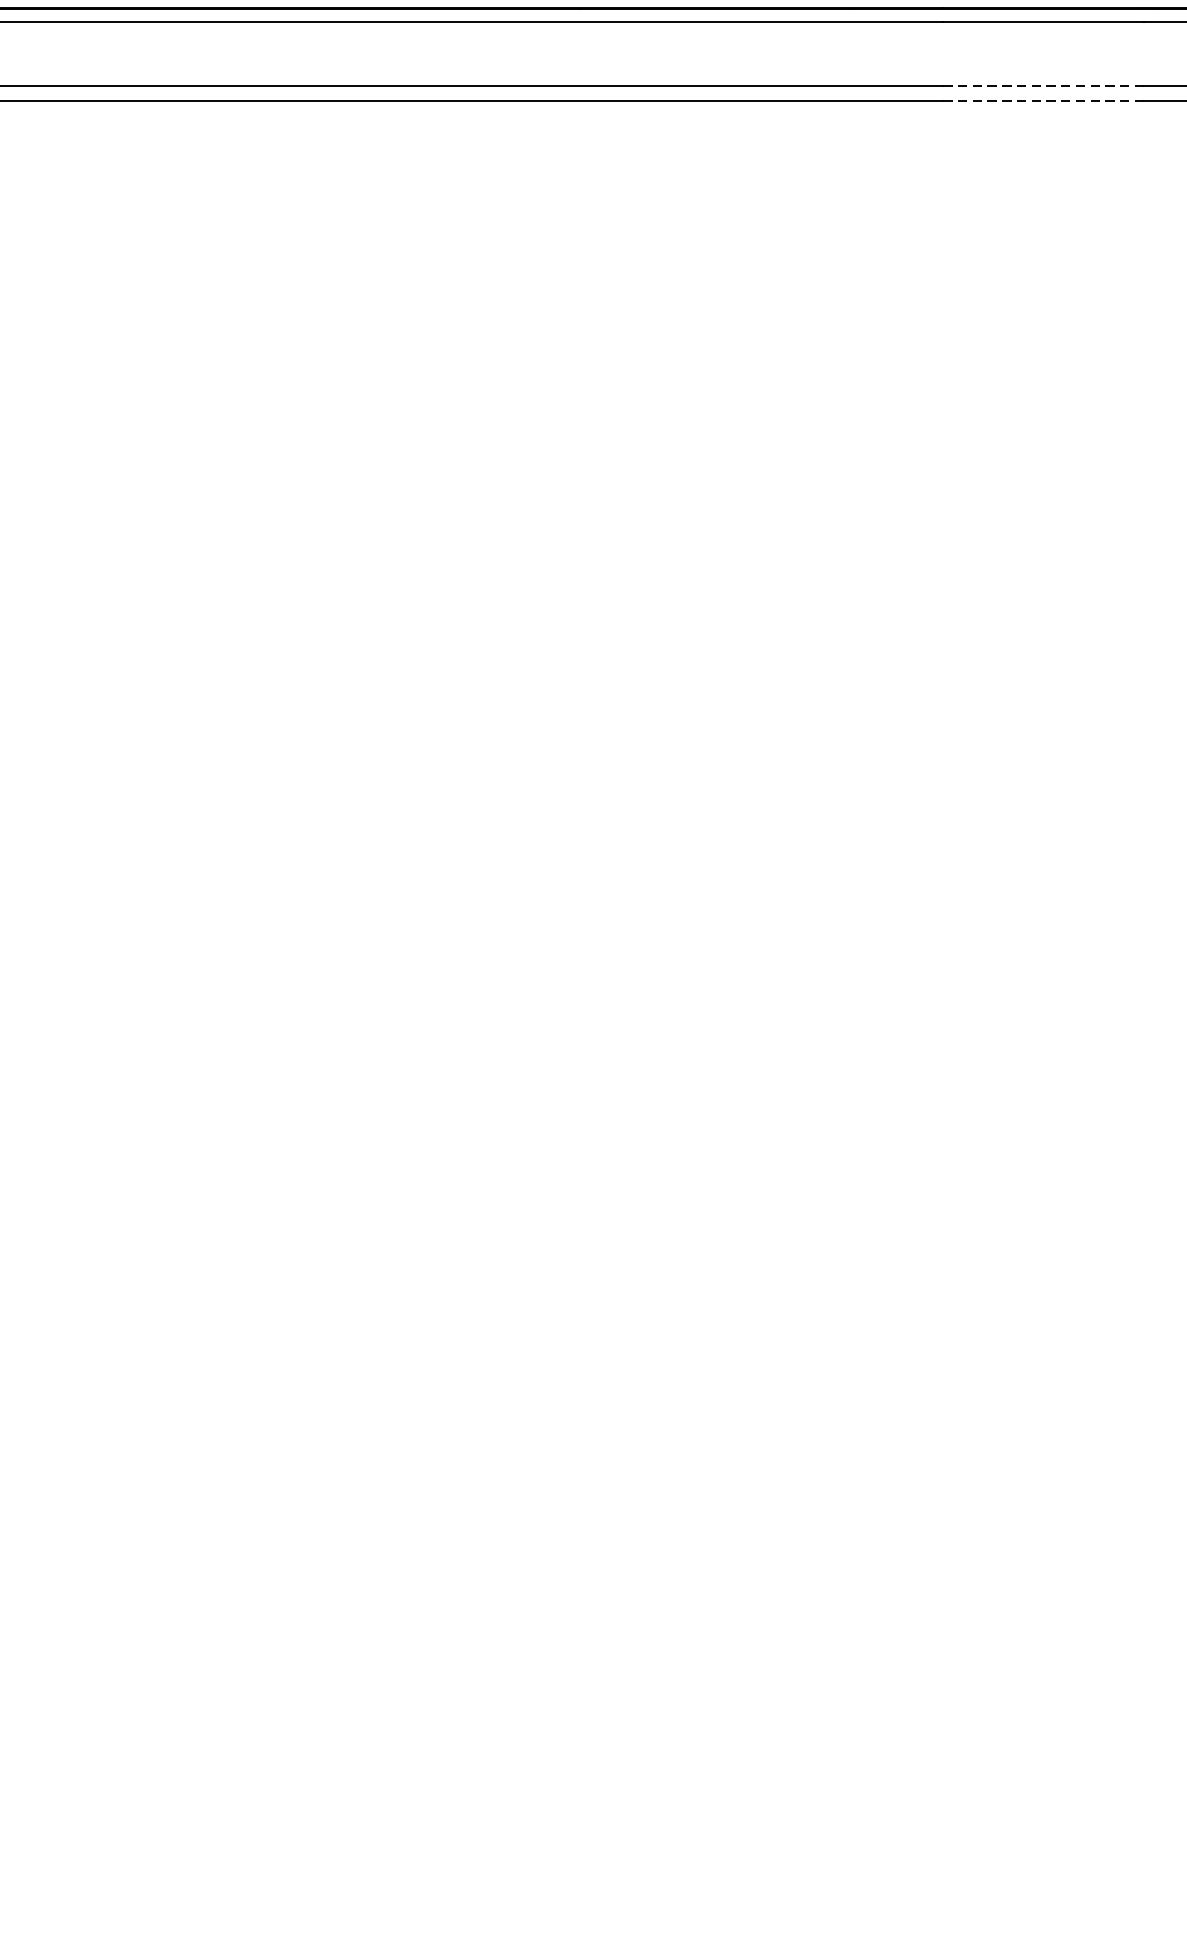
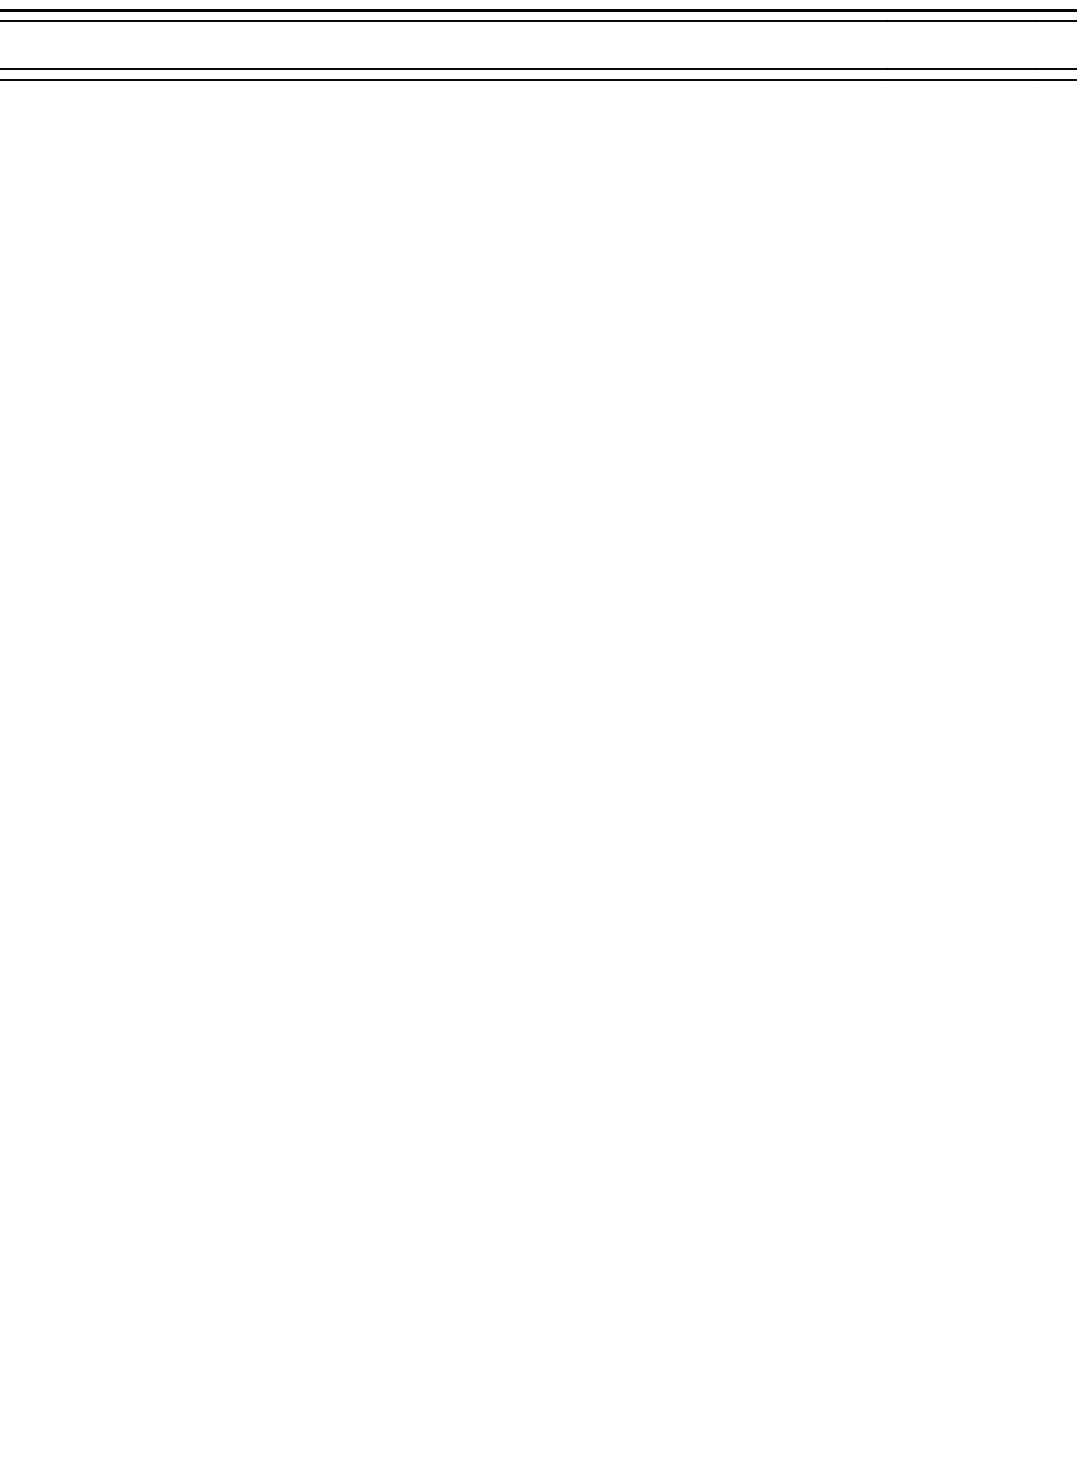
line: (1042, 85) -> (961, 68), dashed -> solid
line: (1042, 100) -> (961, 79), dashed -> solid

